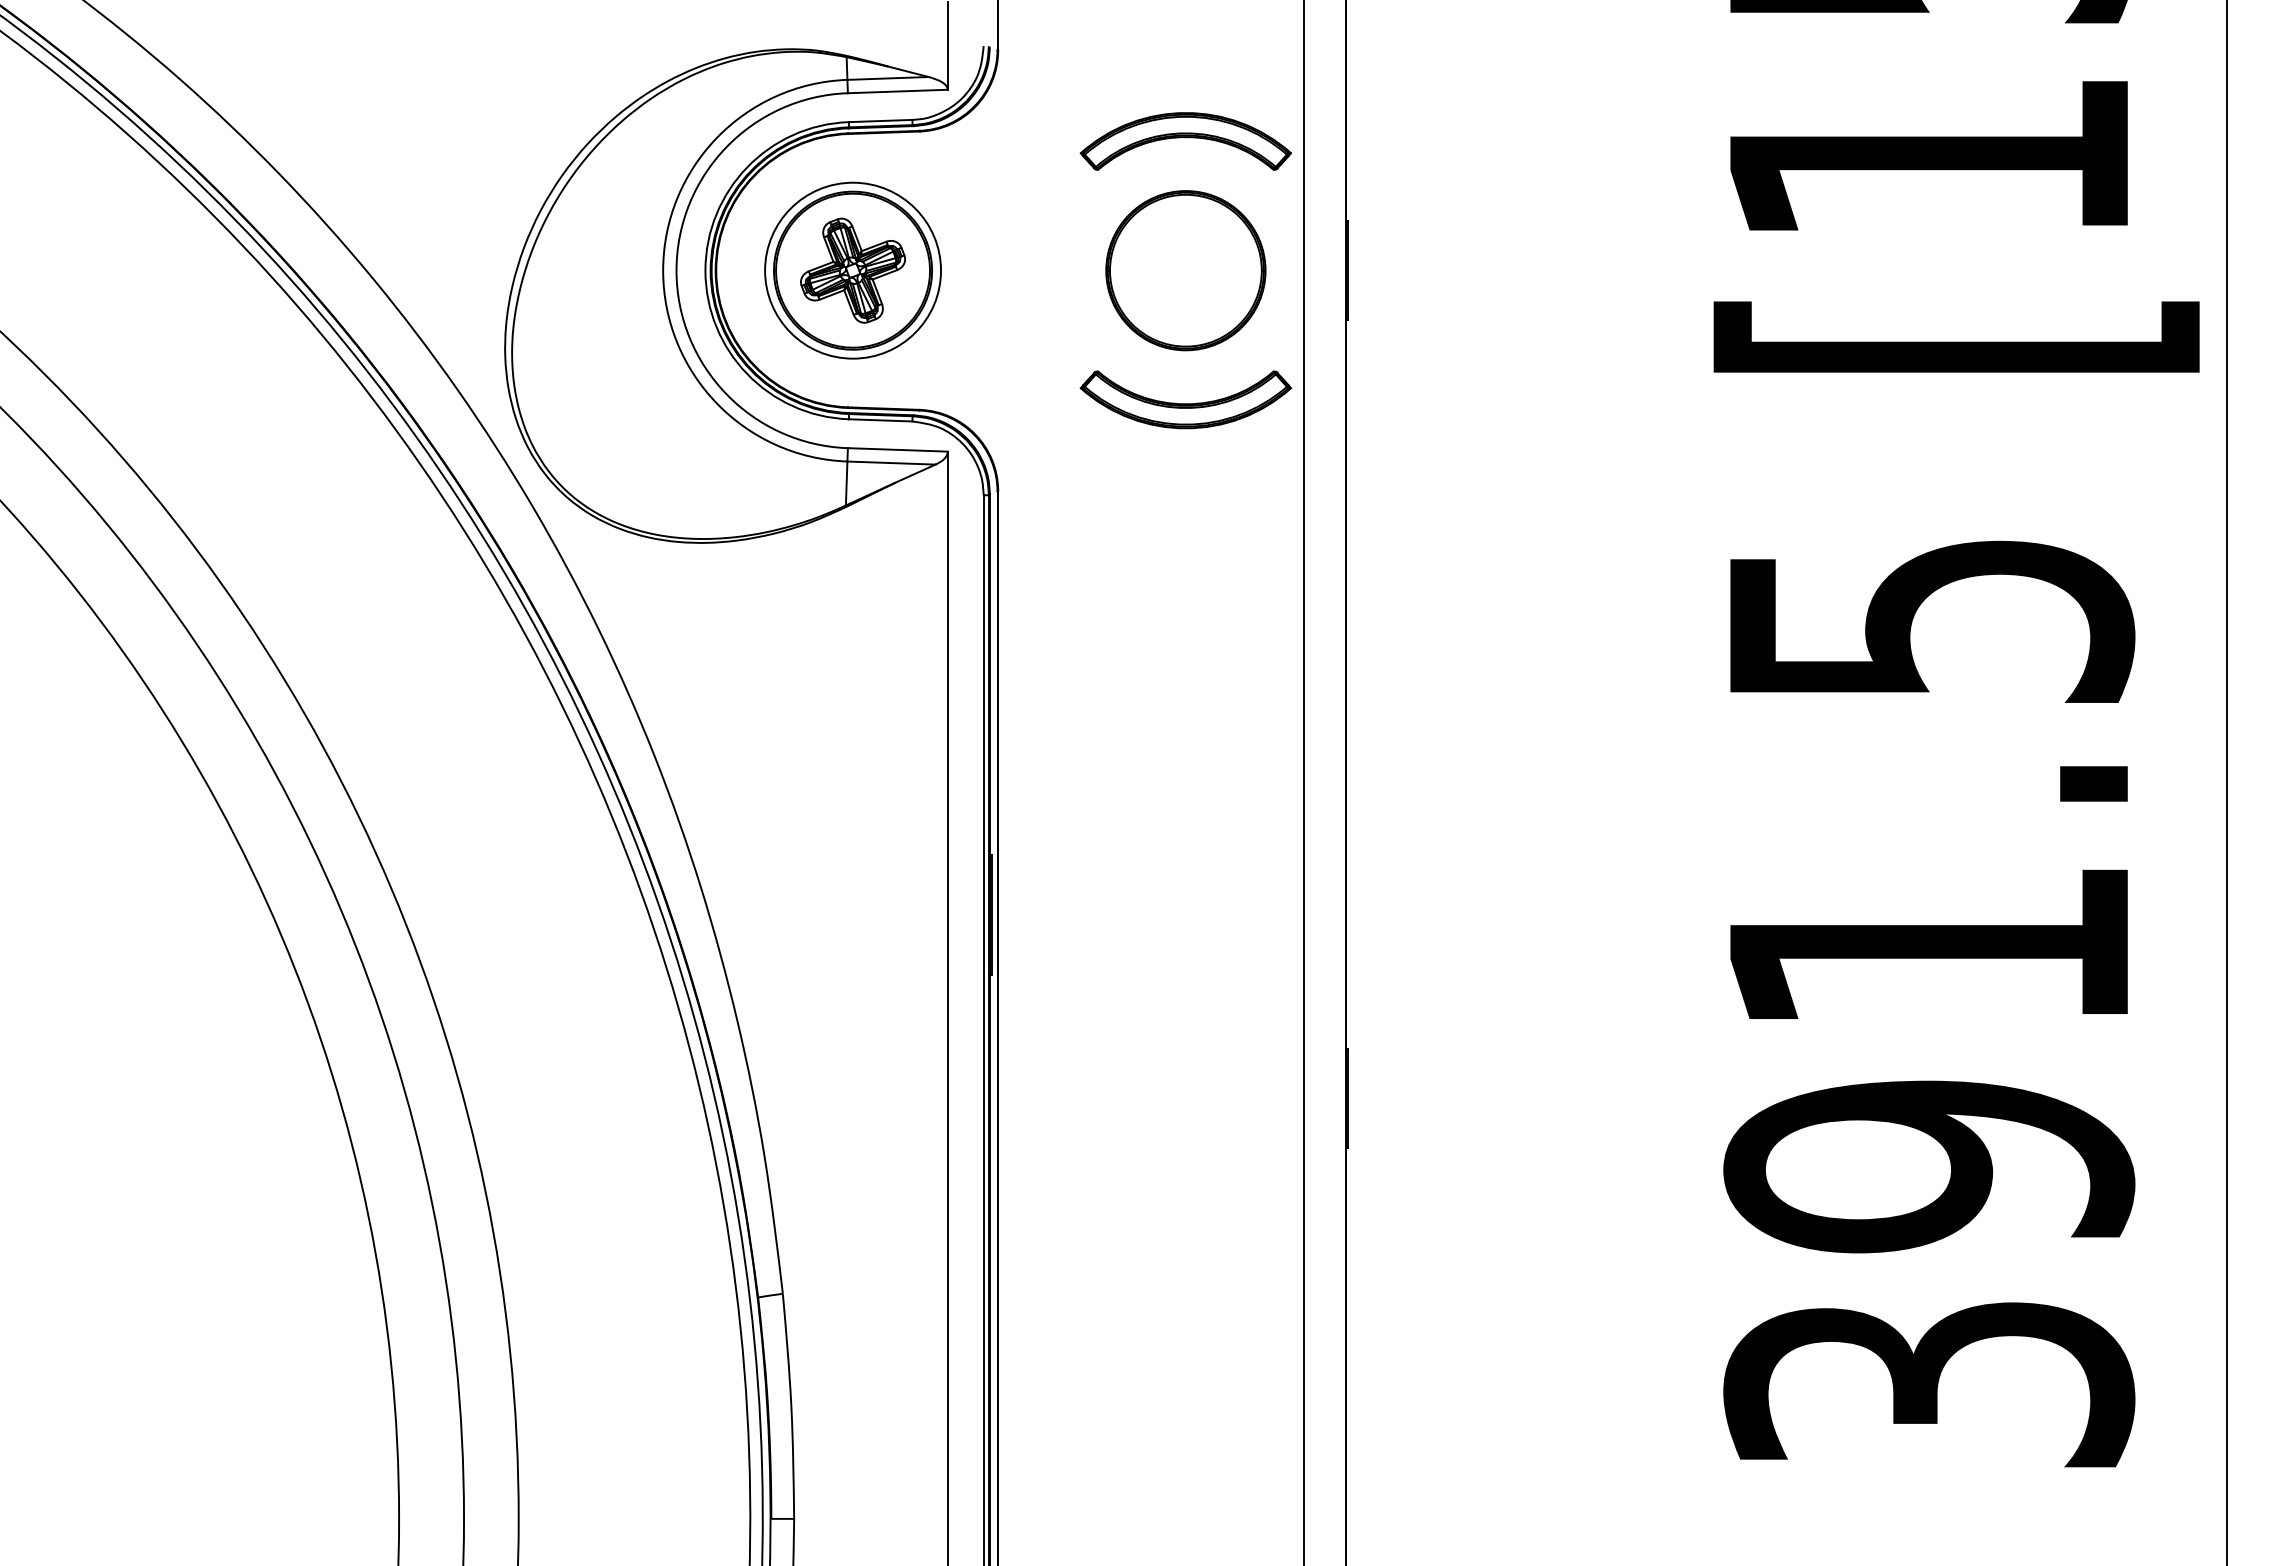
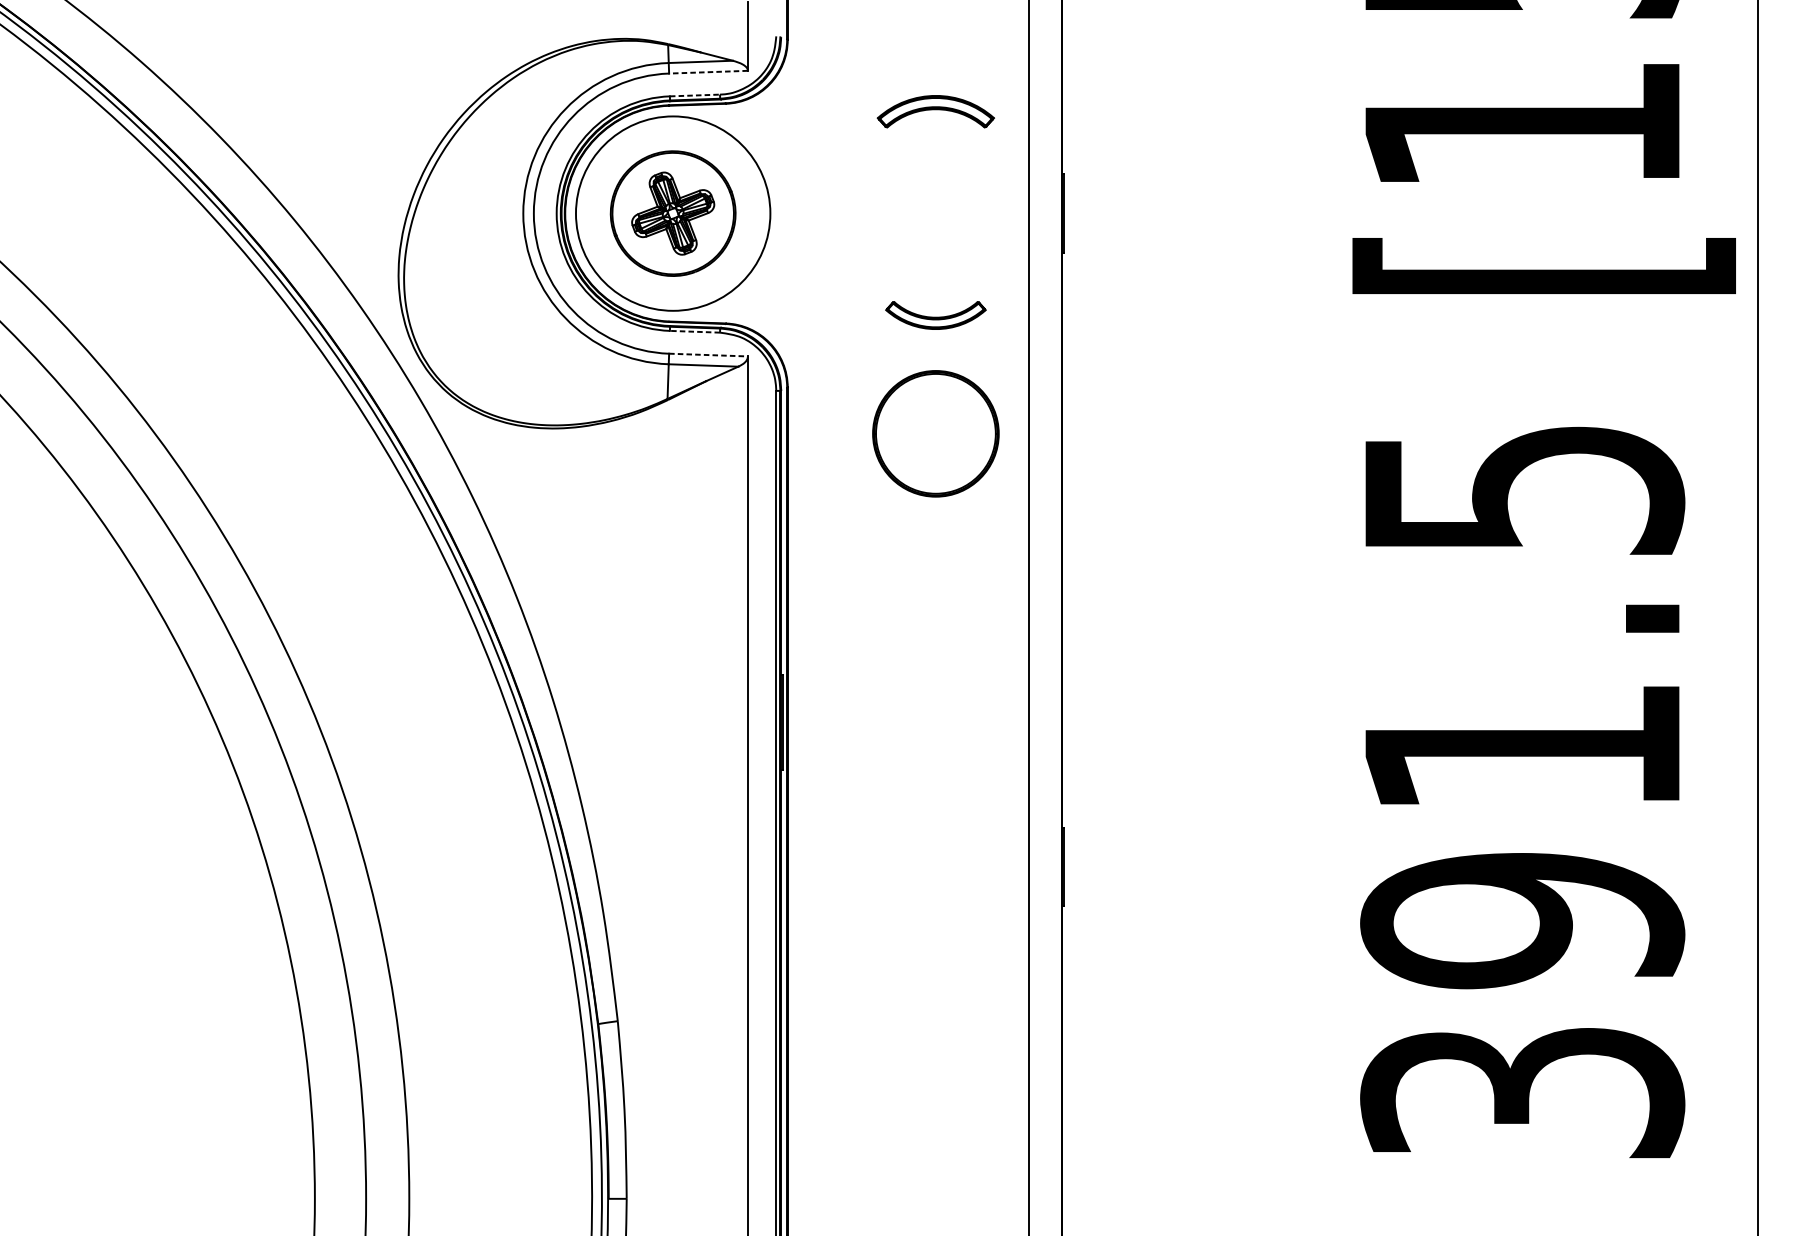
line: (897, 91) -> (708, 72), solid -> dashed
line: (880, 121) -> (694, 95), solid -> dashed
part: (1185, 141) -> (935, 111), size x0.7
circle: (853, 270) -> (673, 213), size x1.4
part: (1185, 270) -> (935, 433), moved
part: (1185, 399) -> (935, 315), size x0.6
line: (880, 420) -> (694, 331), solid -> dashed
line: (897, 449) -> (708, 354), solid -> dashed

